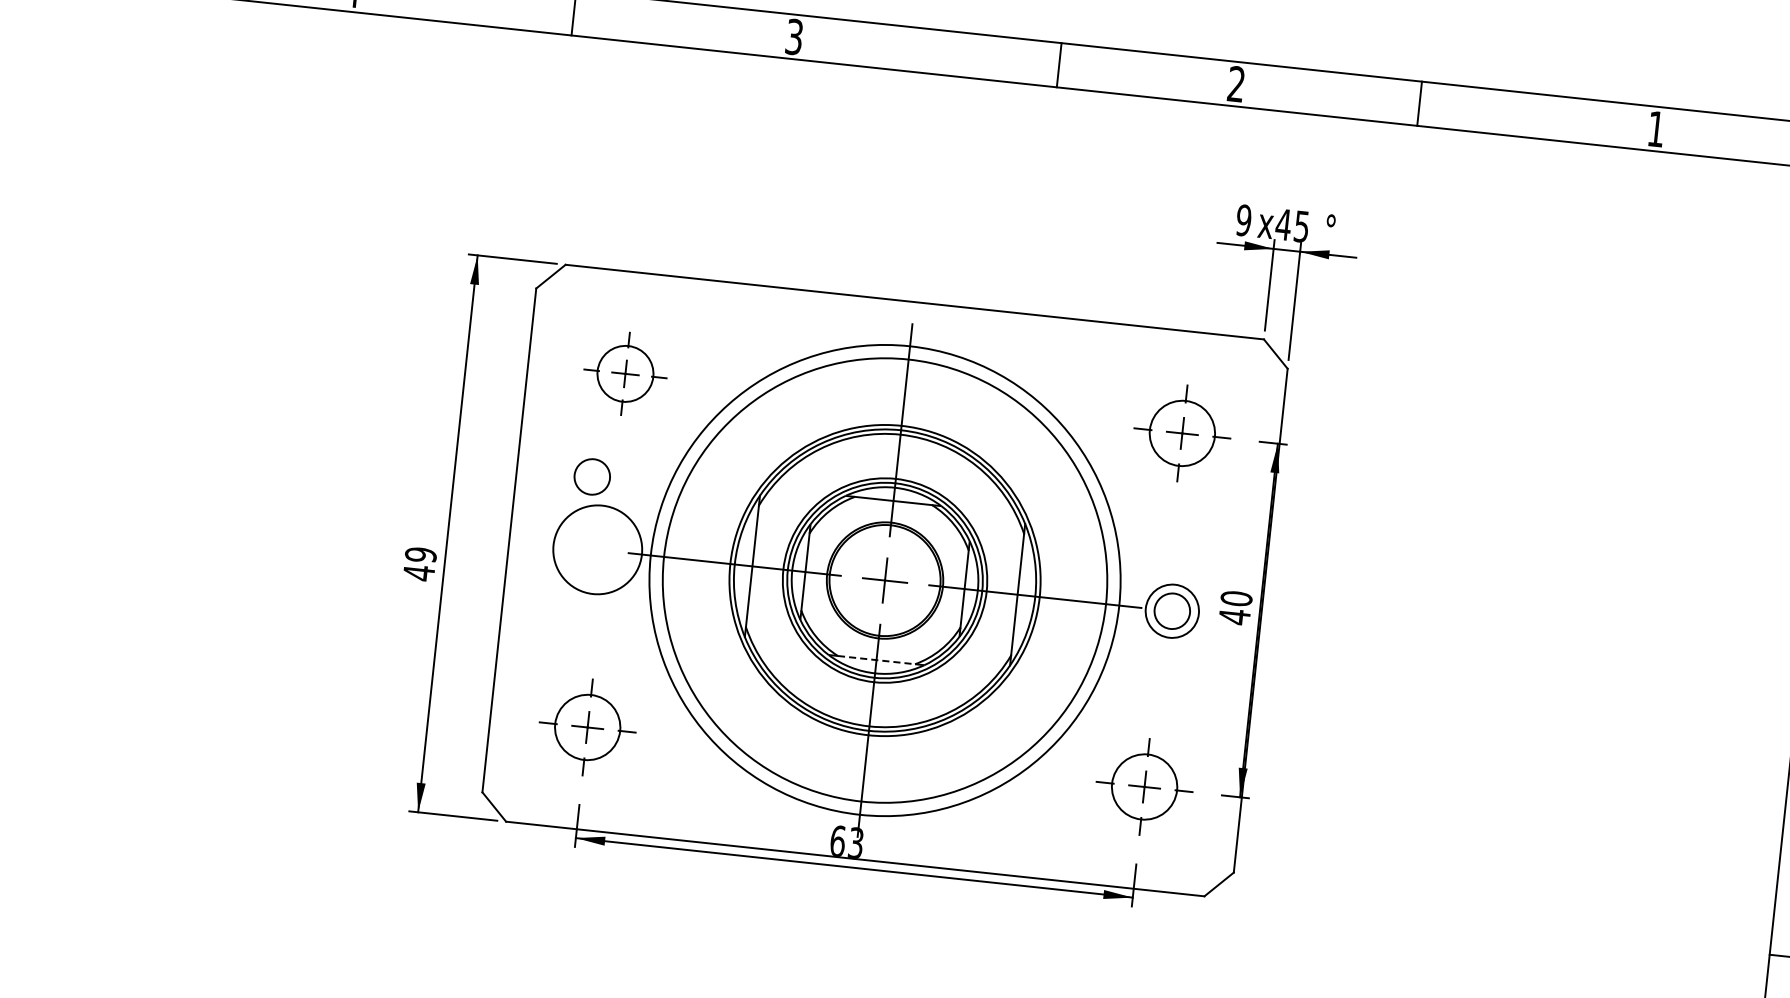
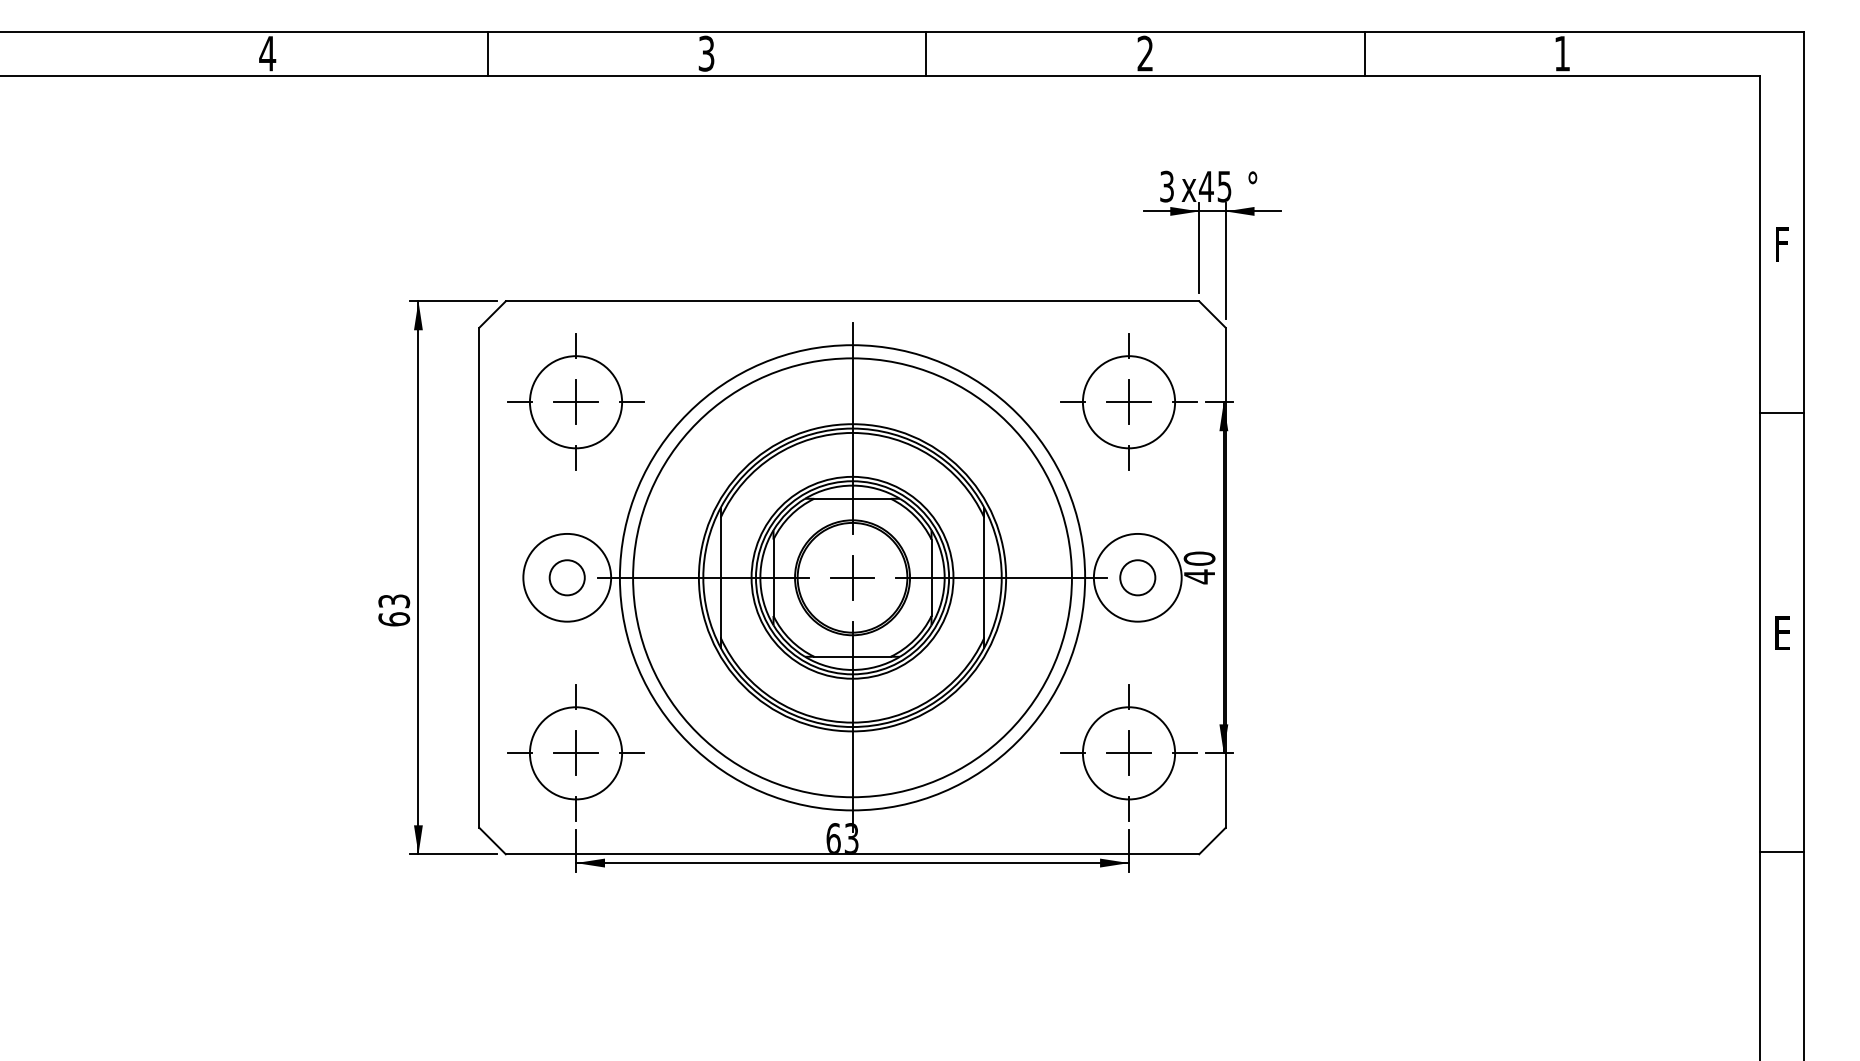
line: (1059, 65) -> (926, 53), moved
line: (1419, 103) -> (1365, 53), moved
text: (1243, 220) -> (1166, 186), 9 -> 3
part: (625, 373) -> (575, 401), size x1.67
part: (1181, 432) -> (1128, 401), size x1.43
circle: (591, 476) -> (566, 577), moved
text: (420, 564) -> (394, 610), 49 -> 63
circle: (1172, 610) -> (1137, 577), size x1.67
line: (877, 659) -> (853, 656), dashed -> solid
part: (587, 726) -> (575, 752), size x1.43
part: (1144, 786) -> (1128, 752), size x1.43

